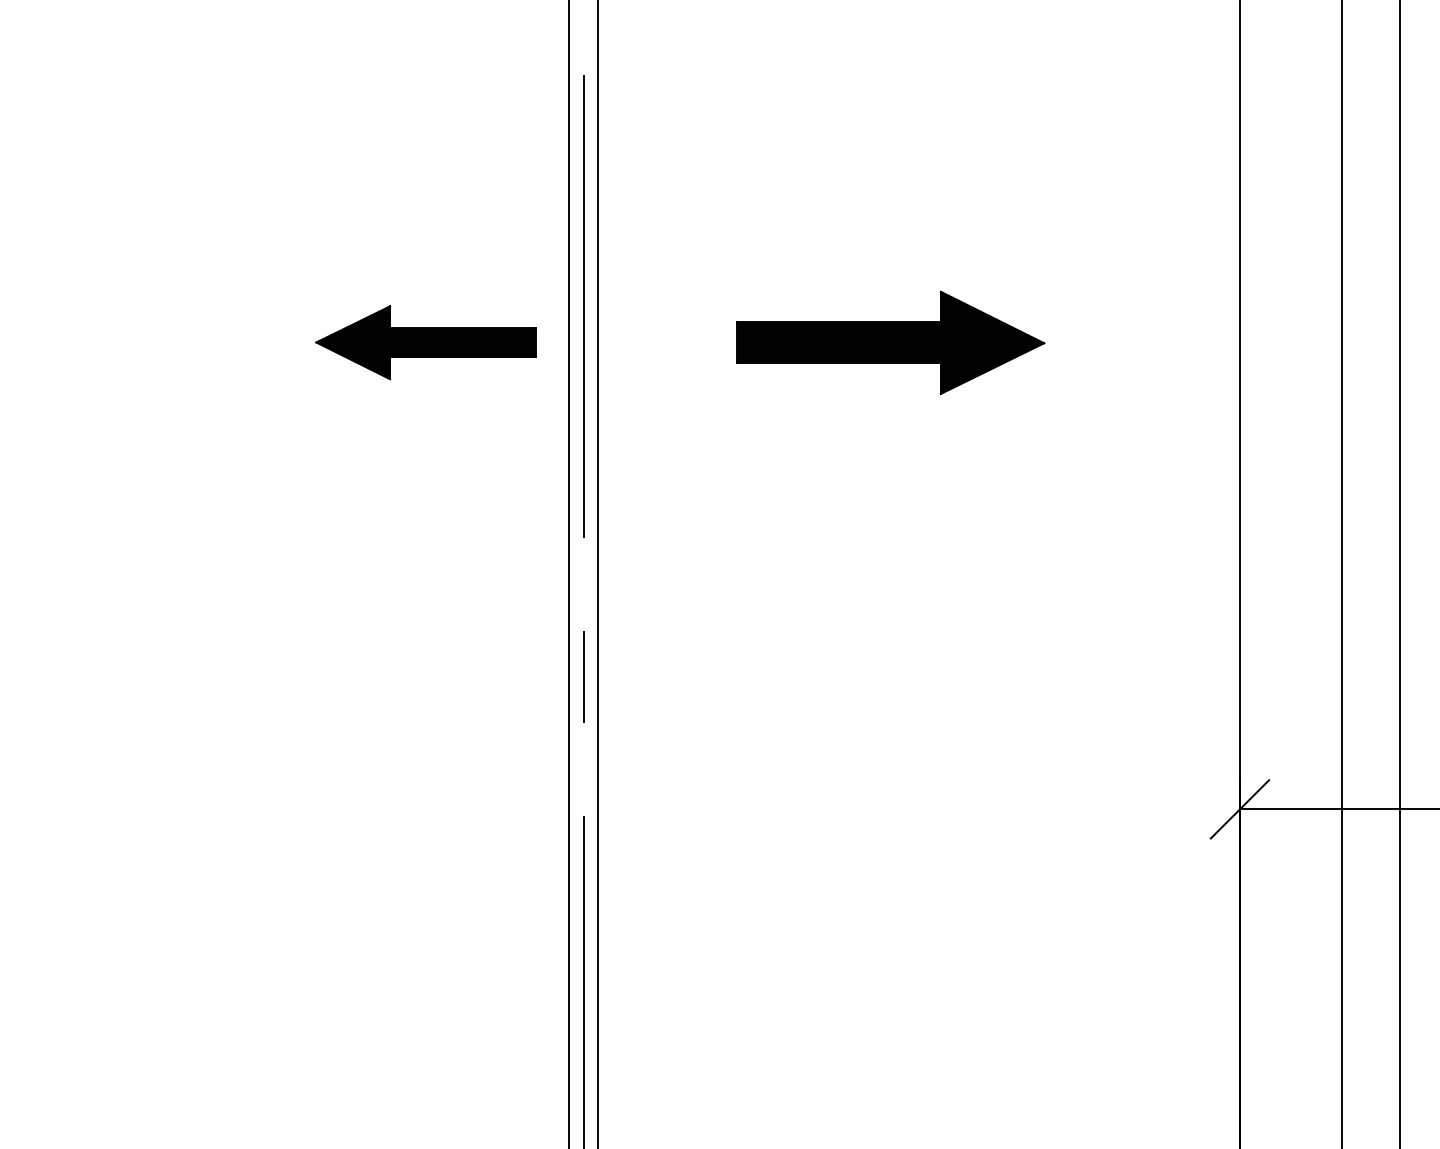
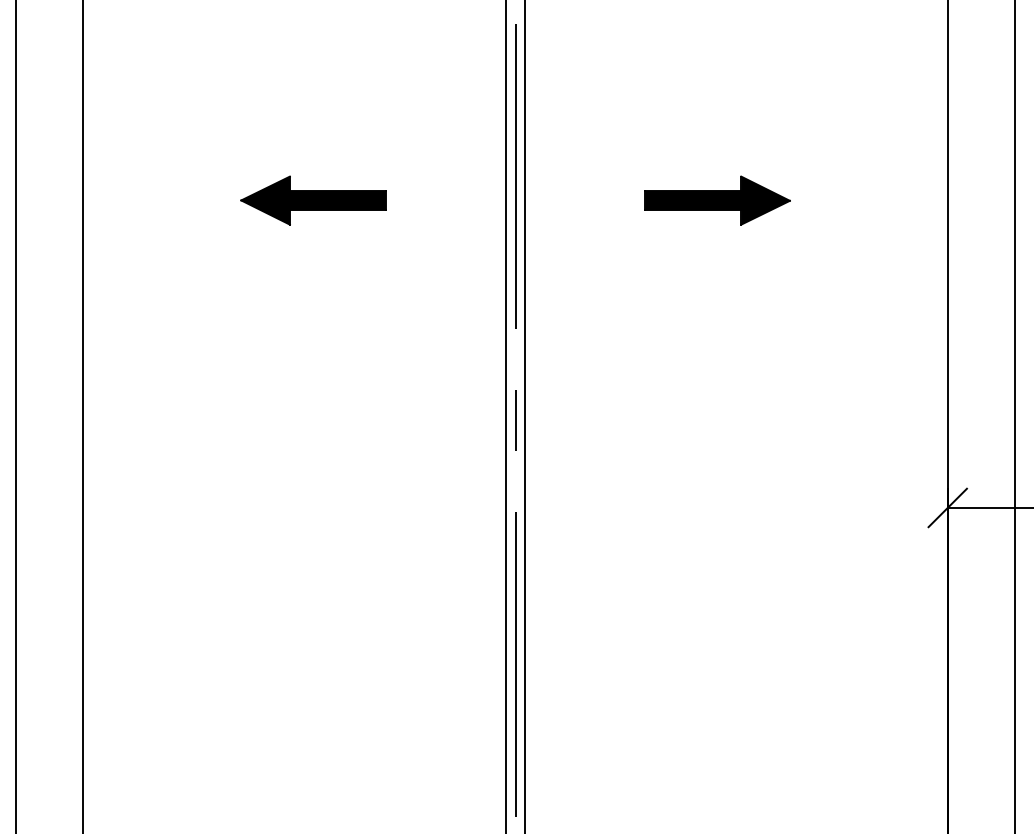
part: (425, 342) -> (313, 200), moved
part: (890, 342) -> (717, 200), size x0.71

